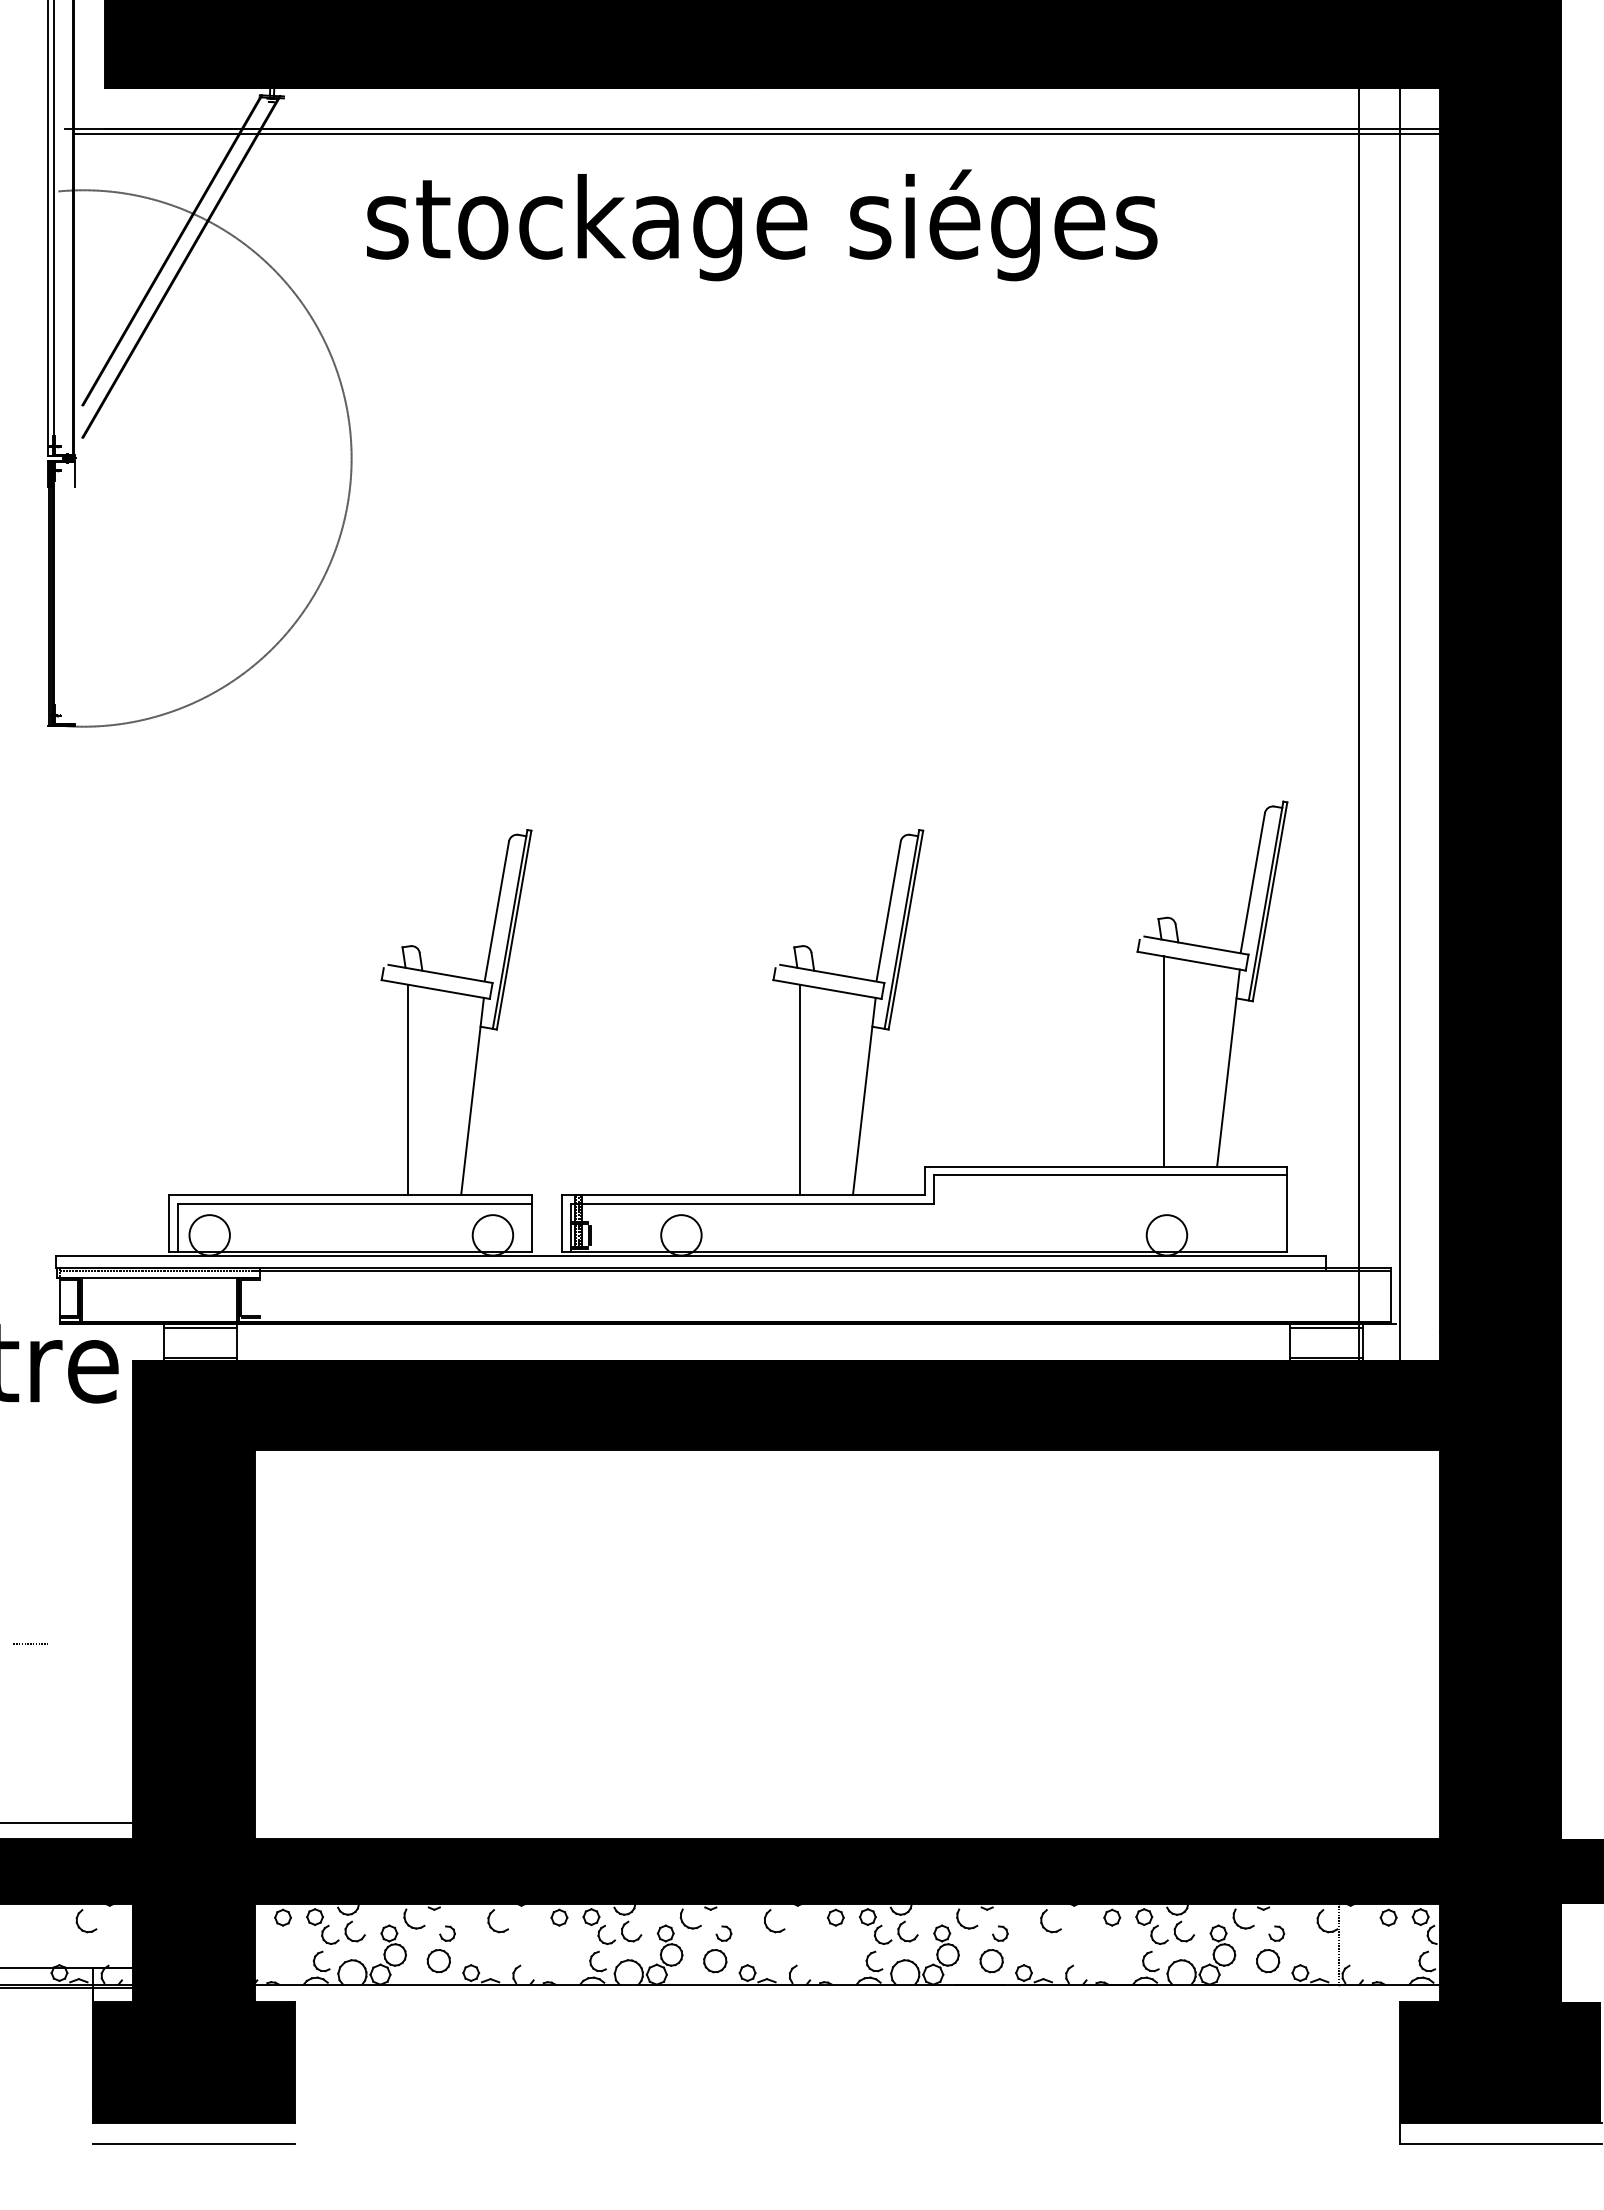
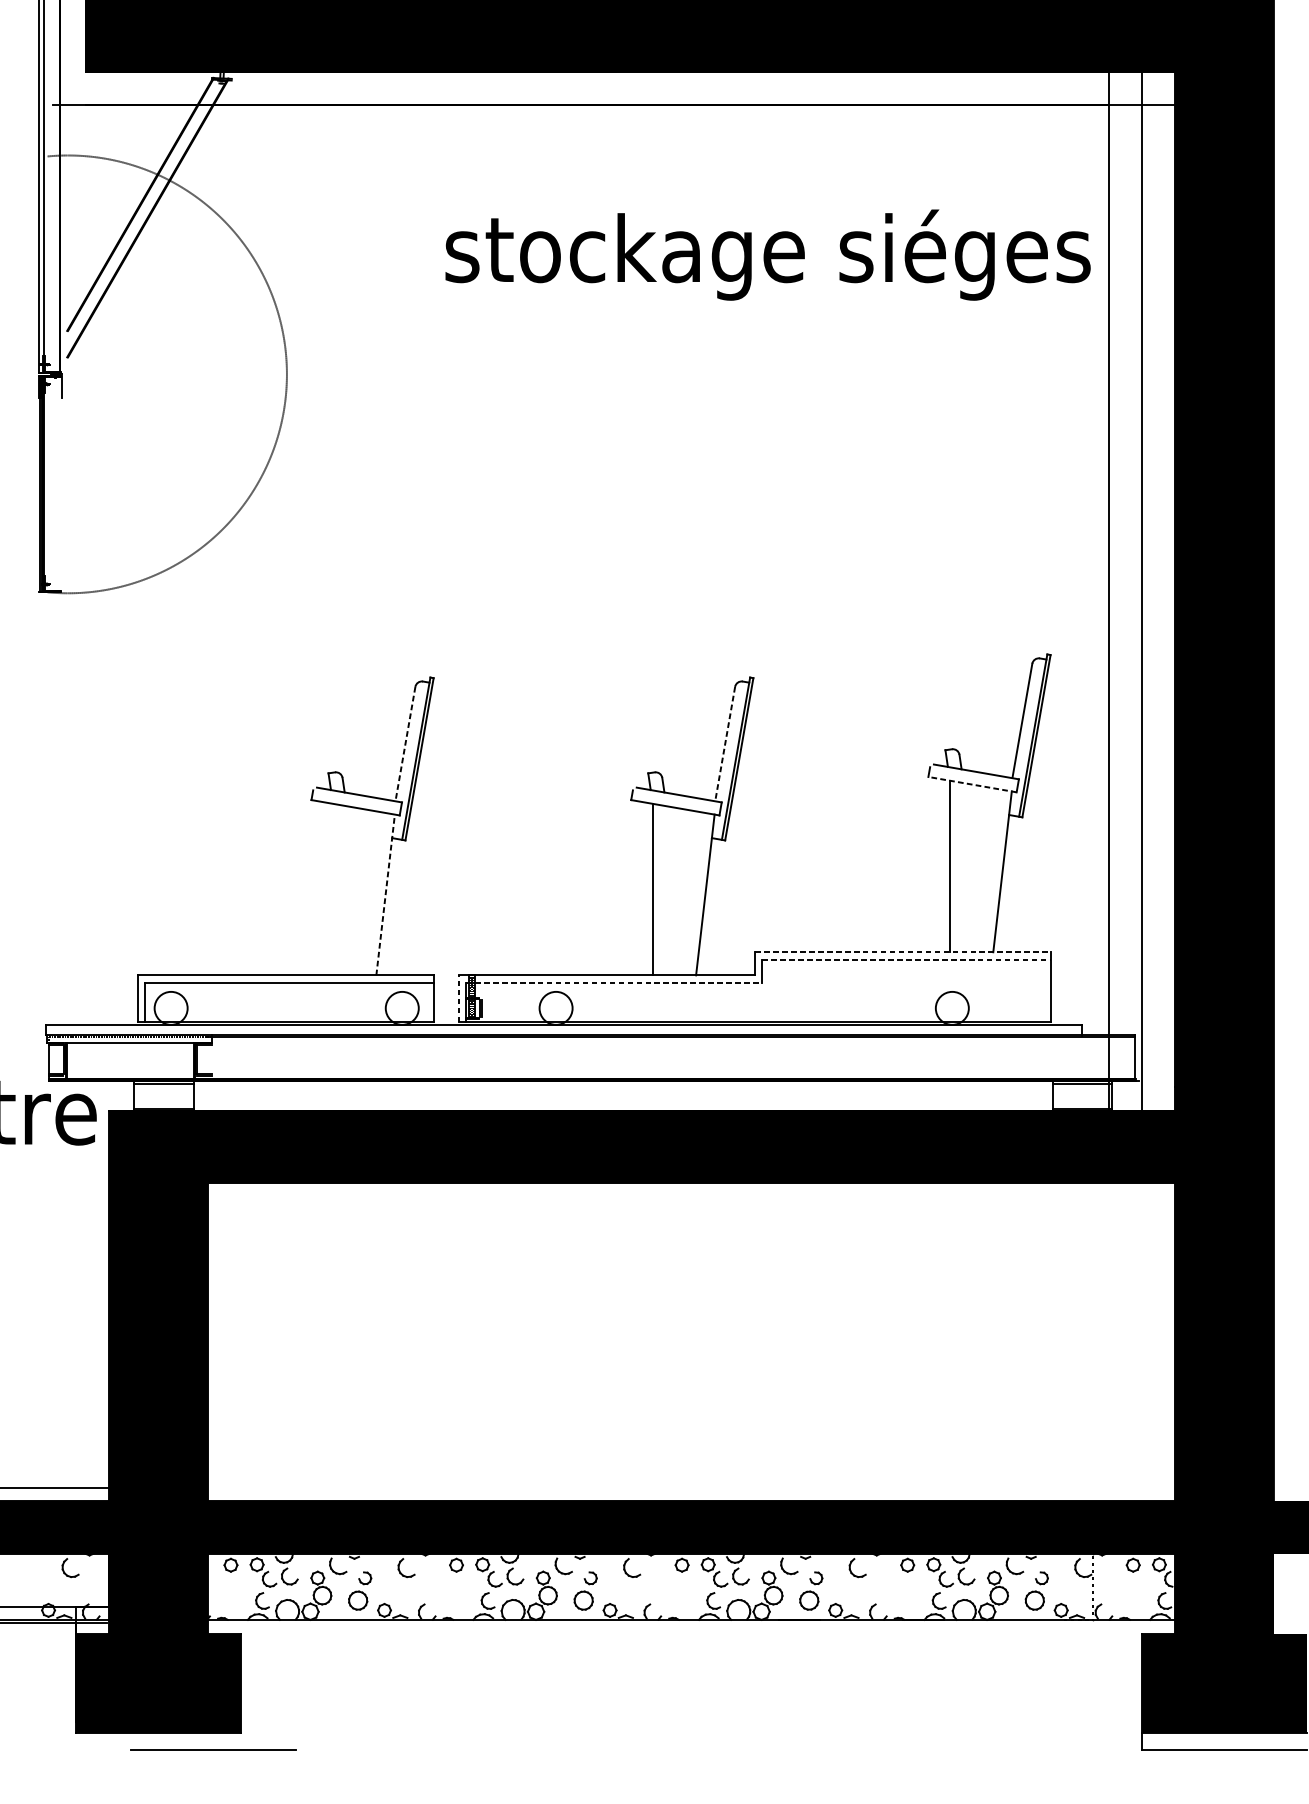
line: (757, 133) -> (618, 109), removed
text: (762, 225) -> (768, 255), moved
line: (496, 911) -> (405, 744), solid -> dashed
line: (888, 911) -> (725, 744), solid -> dashed
line: (1191, 961) -> (972, 784), solid -> dashed
line: (408, 1089) -> (333, 889), removed
line: (472, 1095) -> (385, 894), solid -> dashed
line: (1106, 1166) -> (903, 952), solid -> dashed
line: (1110, 1175) -> (906, 959), solid -> dashed
line: (752, 1203) -> (614, 982), solid -> dashed
line: (562, 1223) -> (459, 998), solid -> dashed
line: (30, 1643) -> (24, 1341), removed
line: (193, 2143) -> (213, 1749), moved

